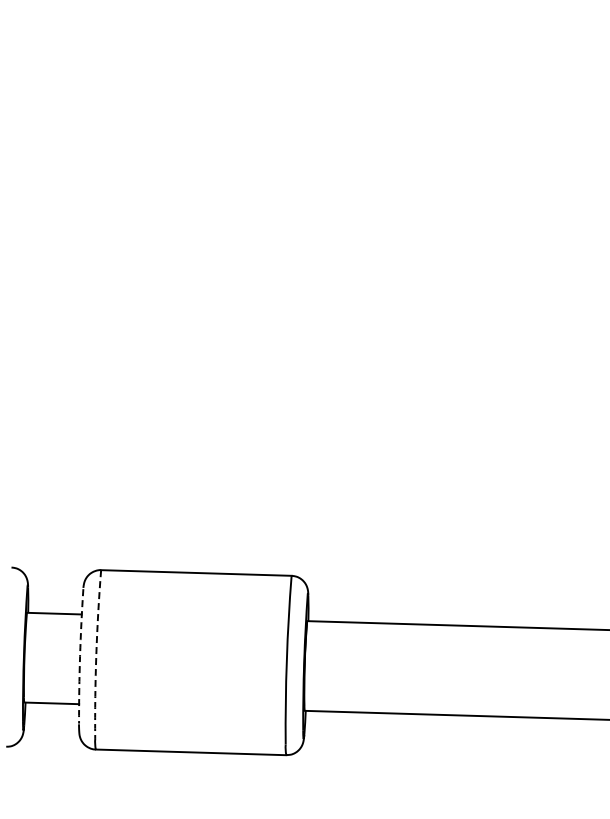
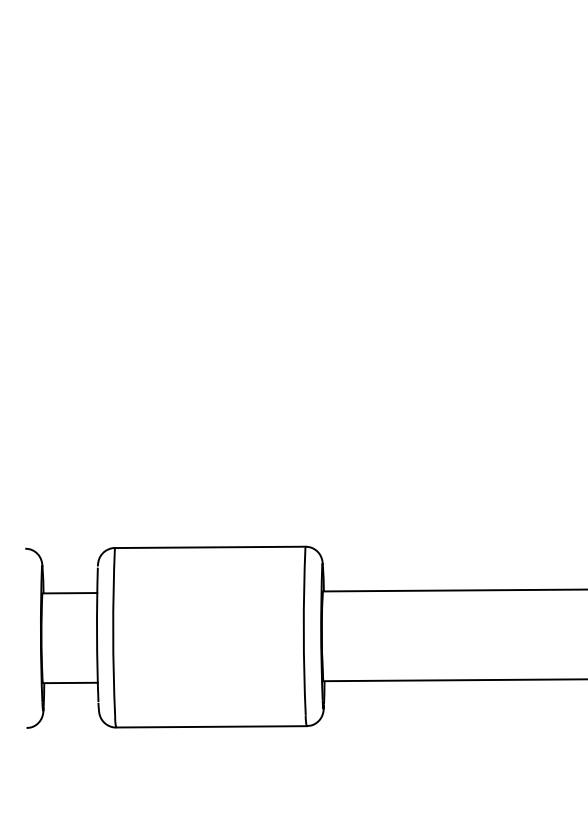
arc: (96, 654) -> (113, 632), dashed -> solid
arc: (80, 656) -> (97, 635), dashed -> solid

